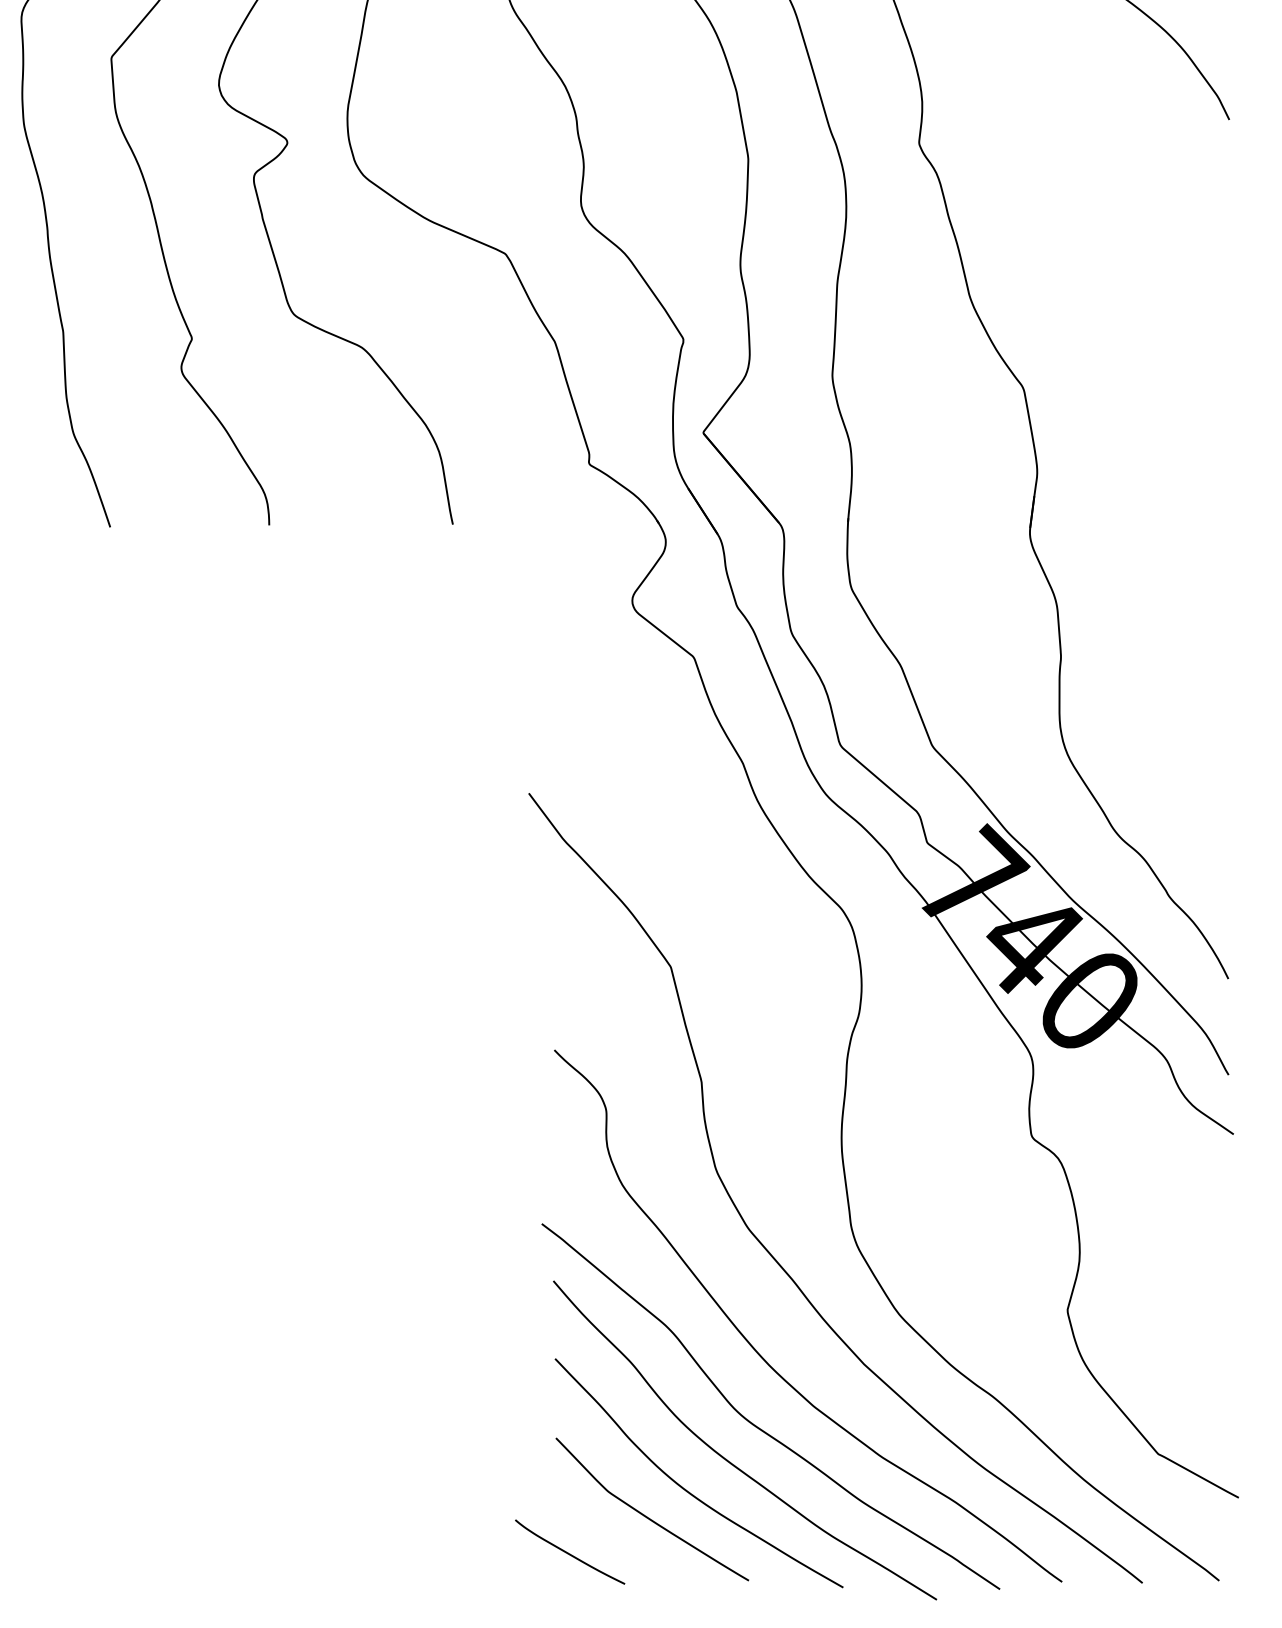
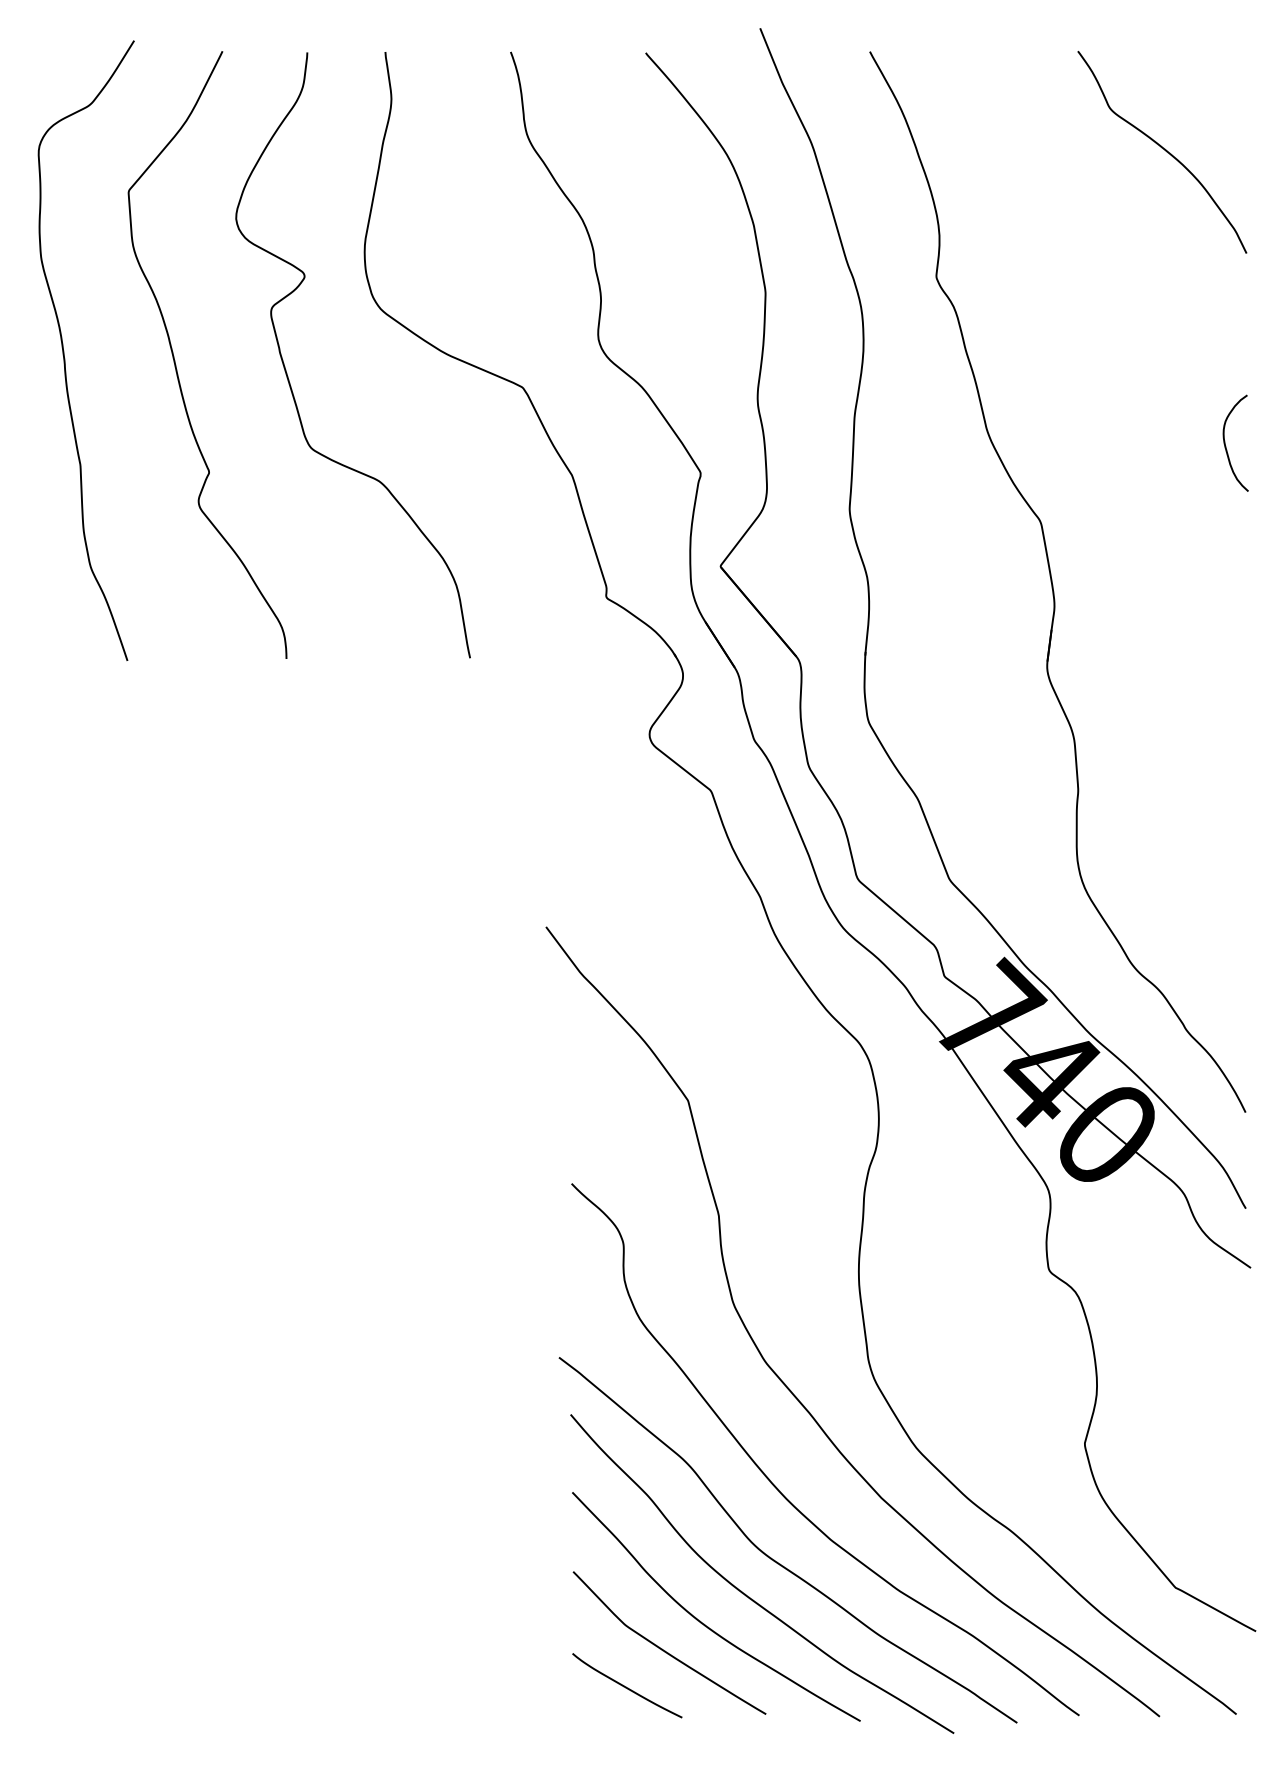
curve: (1209, 312) -> (1226, 446), added
curve: (569, 1552) -> (626, 1686), moved

